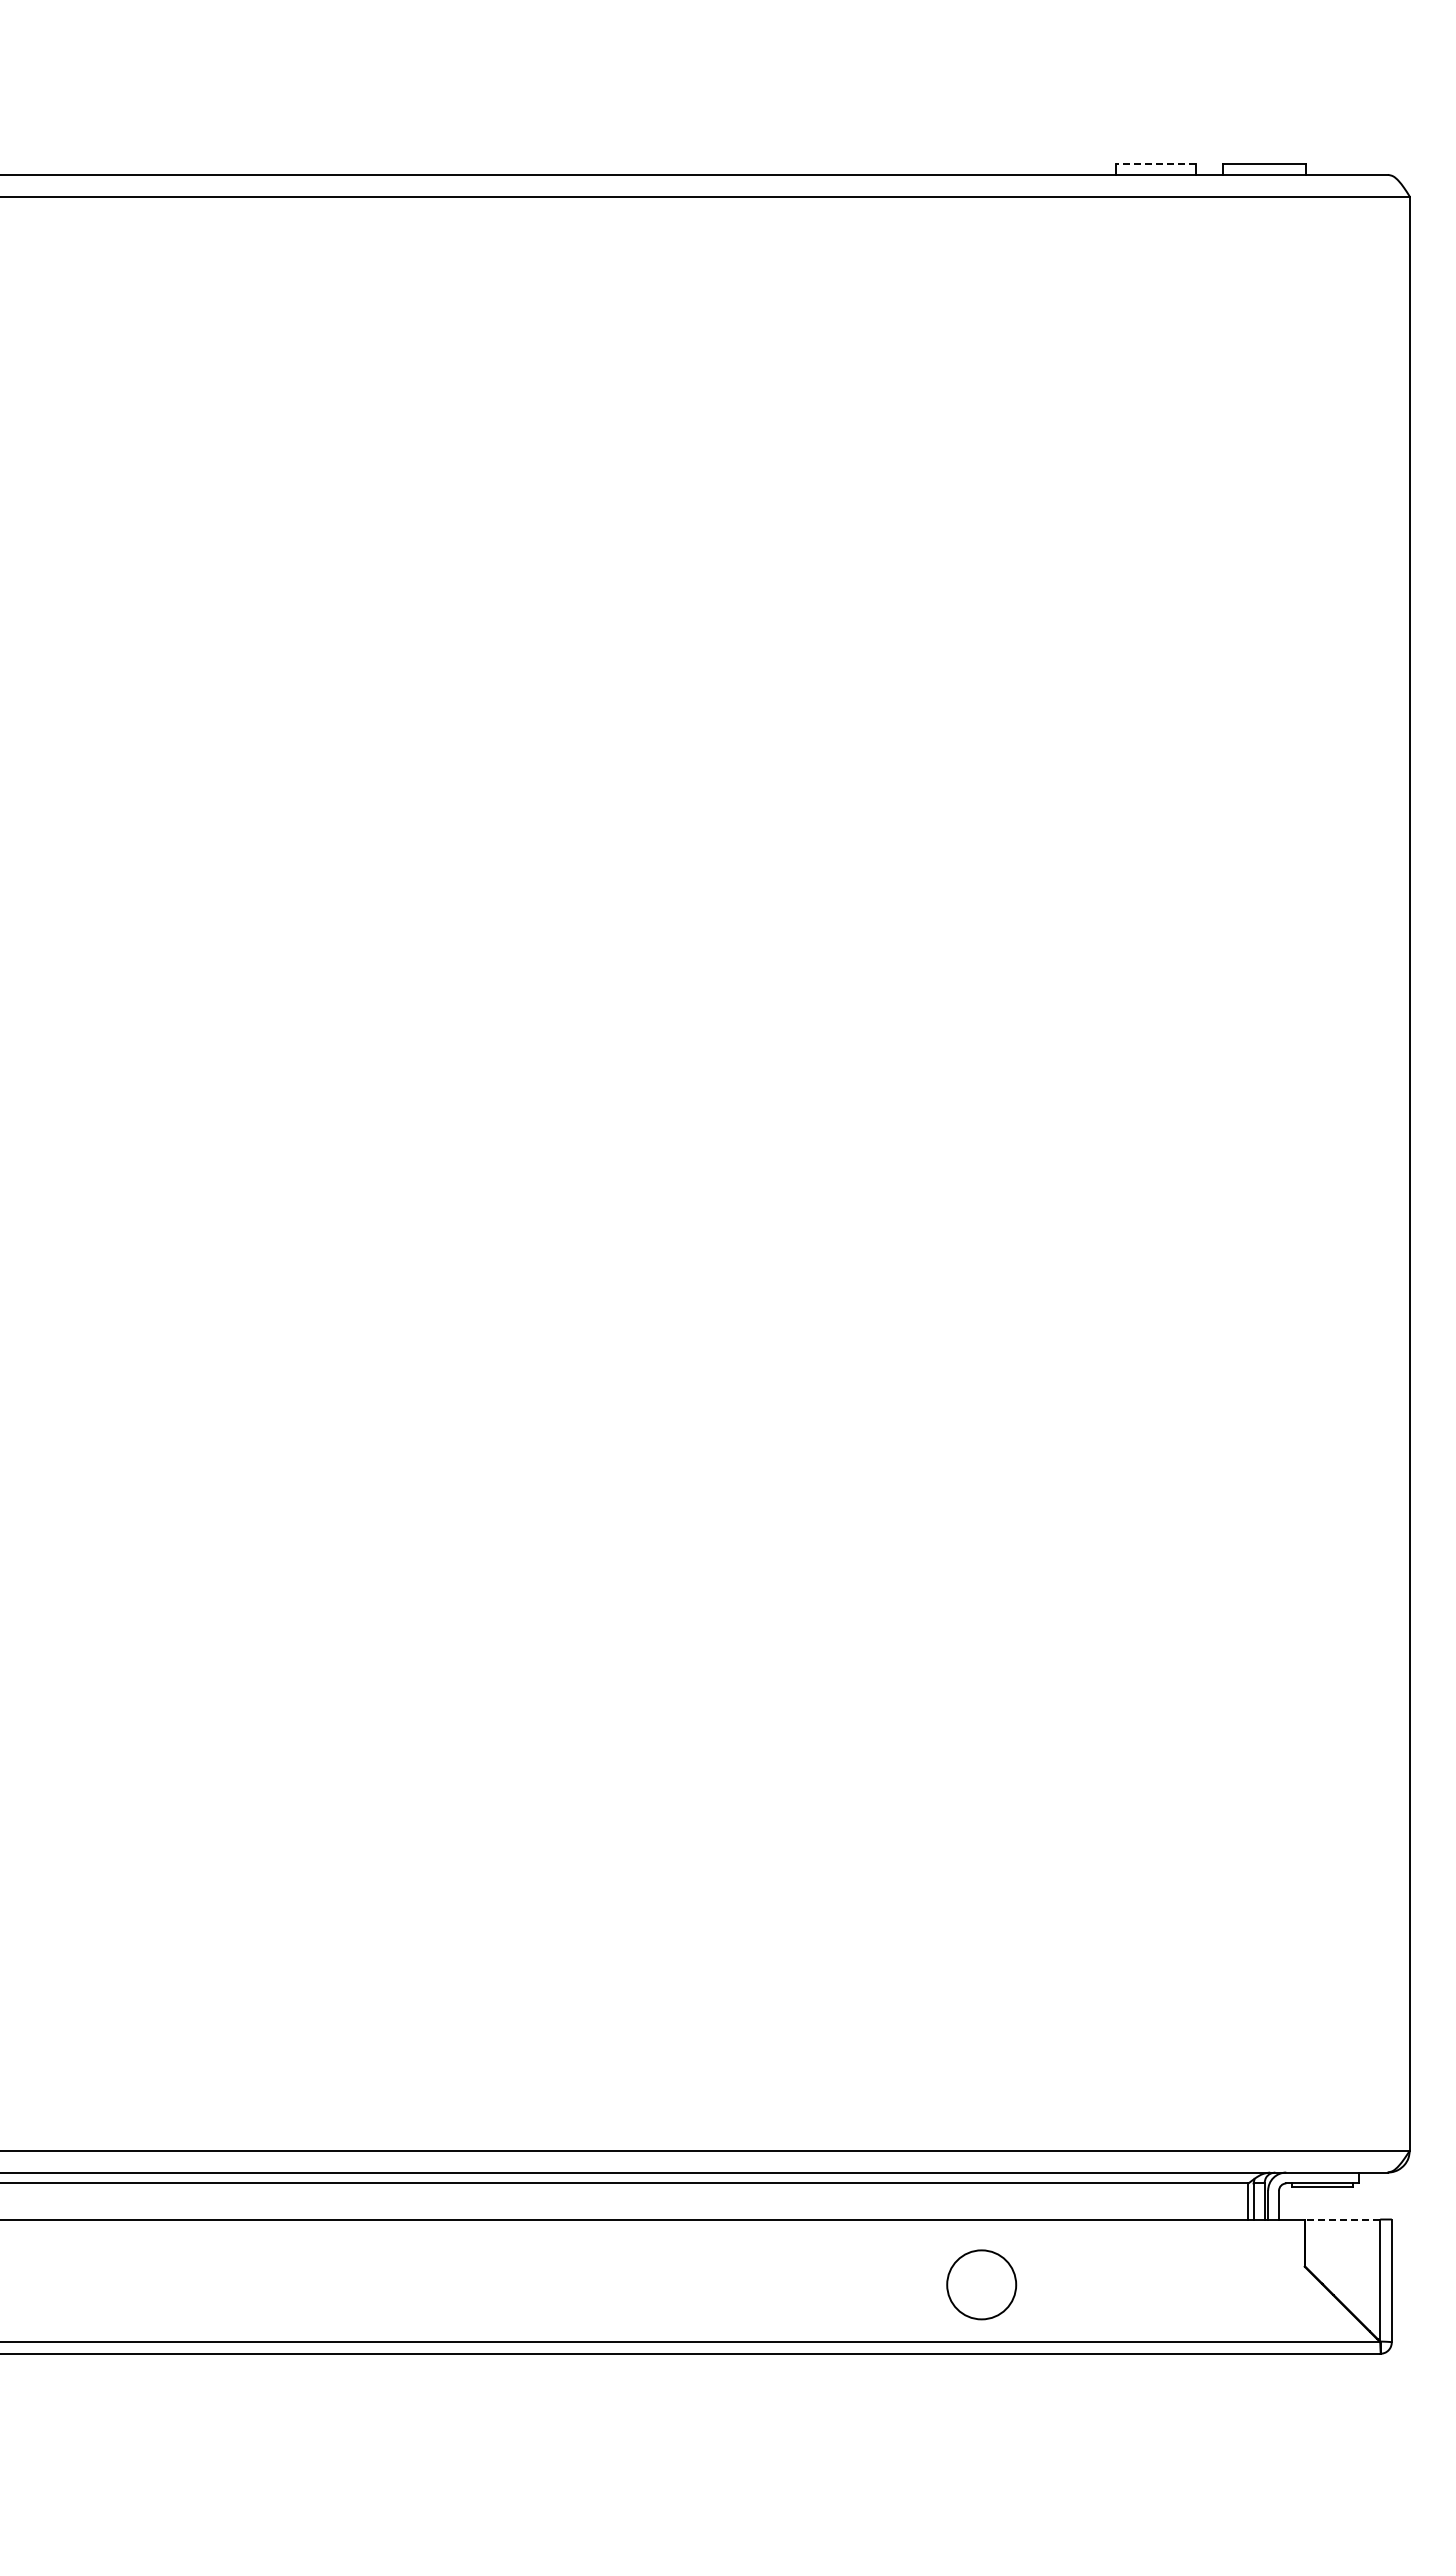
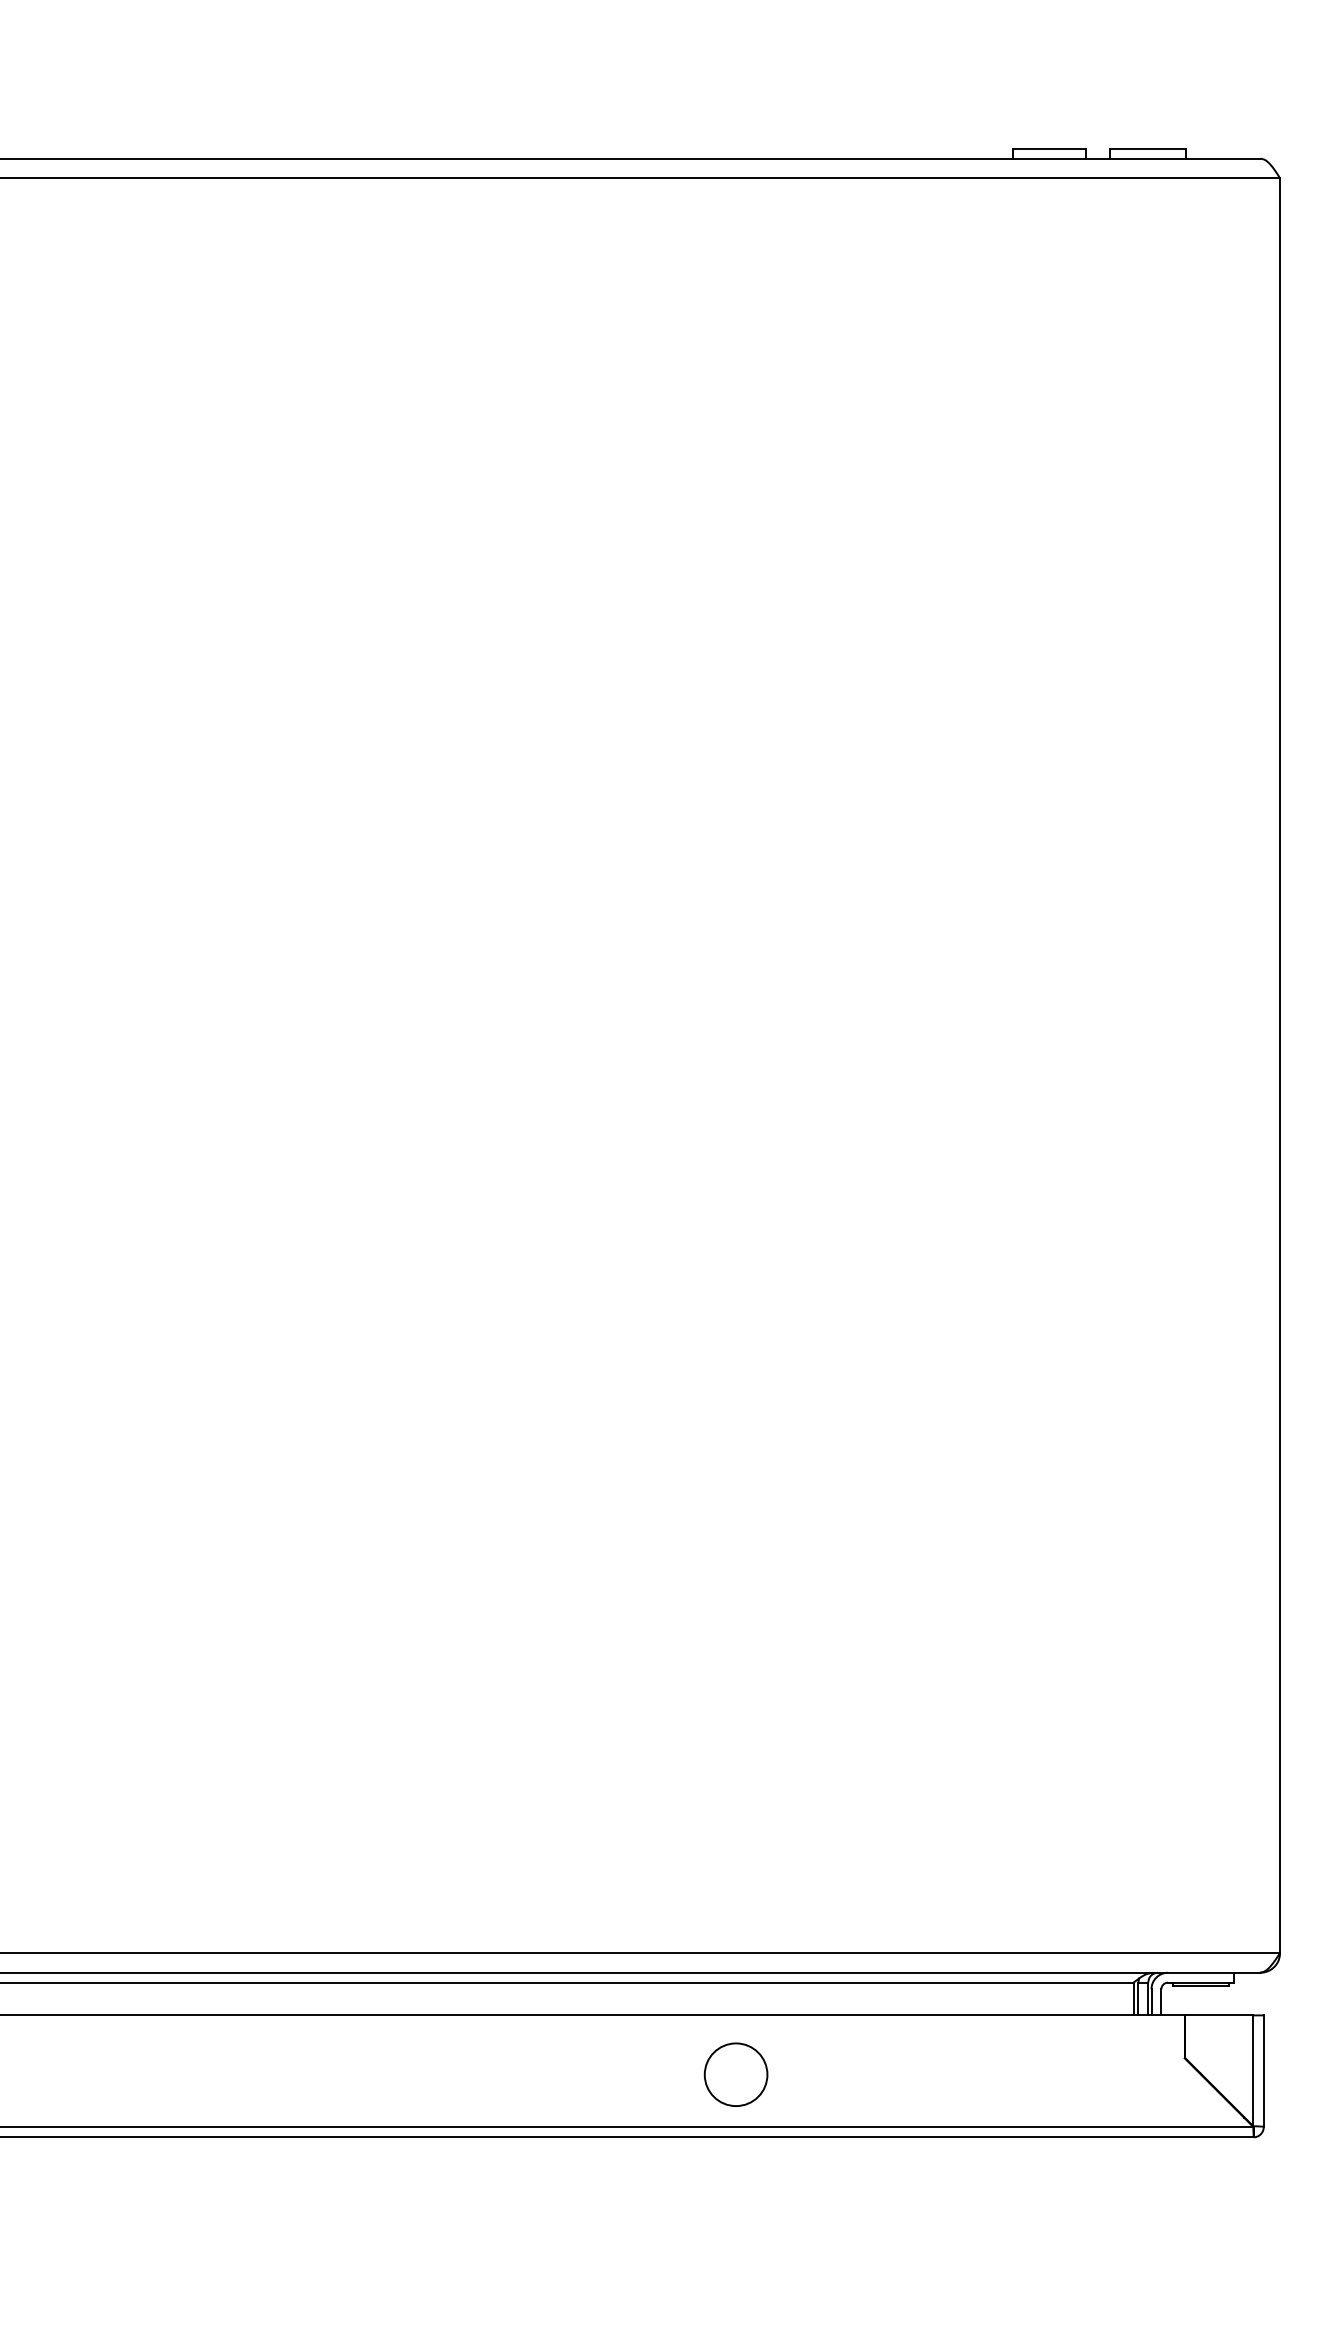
line: (1155, 163) -> (1049, 148), dashed -> solid
line: (1342, 2219) -> (1219, 2015), dashed -> solid
circle: (981, 2284) -> (735, 2074), moved

